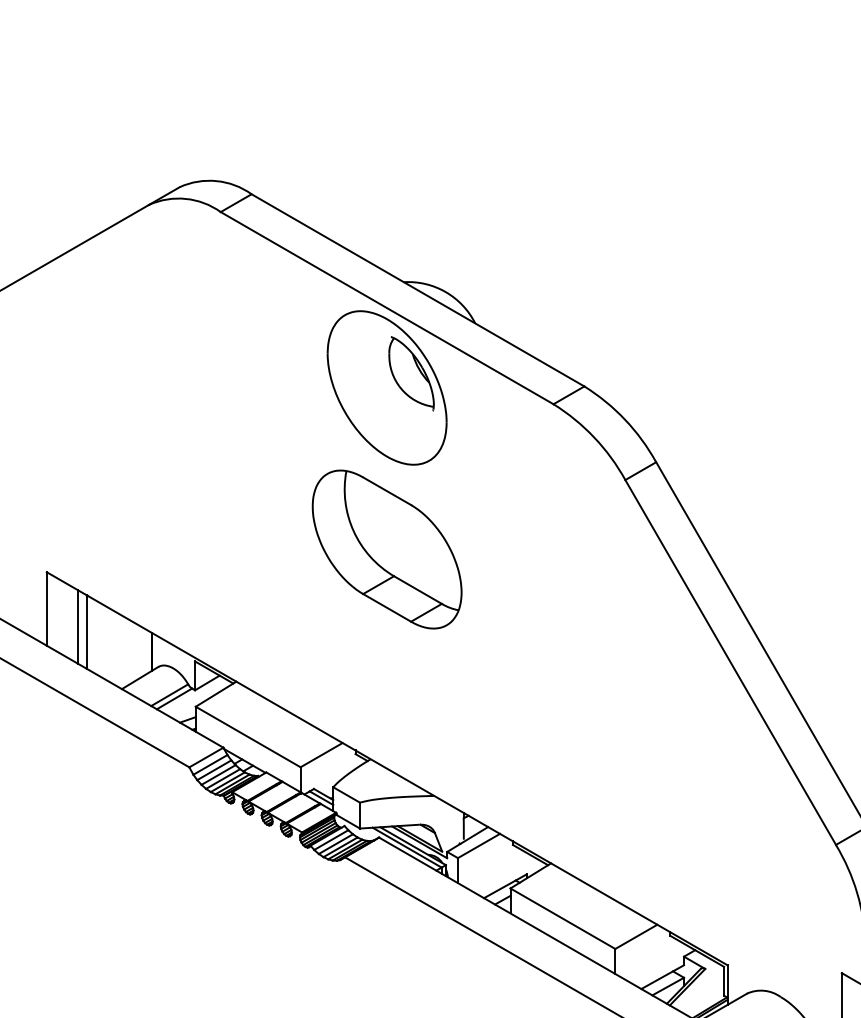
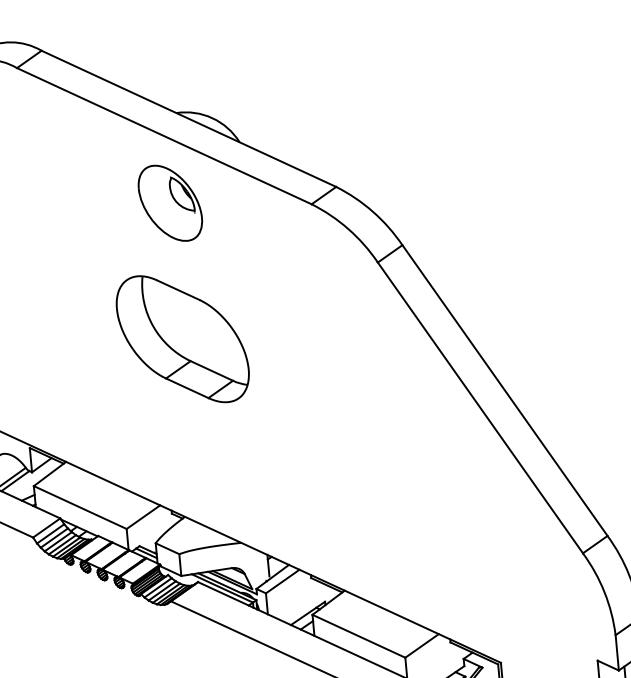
part: (386, 387) -> (169, 202), size x0.6

